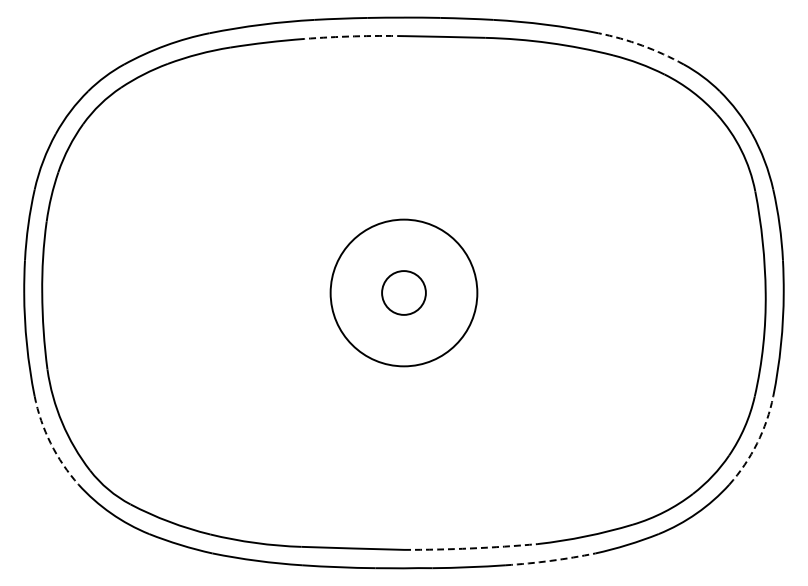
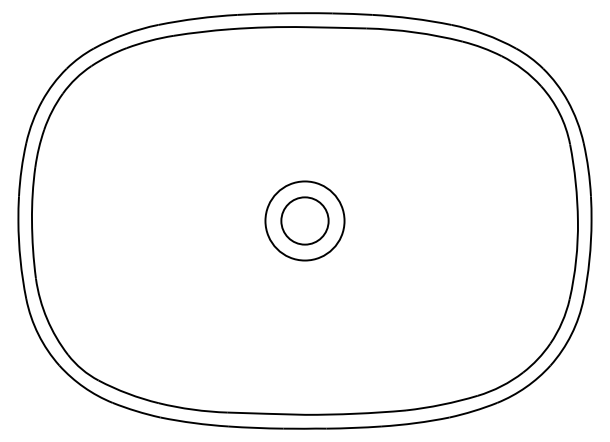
arc: (354, 36) -> (267, 27), dashed -> solid
arc: (642, 45) -> (484, 34), dashed -> solid
circle: (403, 292) -> (304, 220), size x0.71
circle: (403, 292) -> (304, 220), size x1.43
arc: (50, 443) -> (38, 334), dashed -> solid
arc: (757, 443) -> (571, 334), dashed -> solid
arc: (471, 548) -> (355, 413), dashed -> solid
arc: (550, 560) -> (415, 422), dashed -> solid

